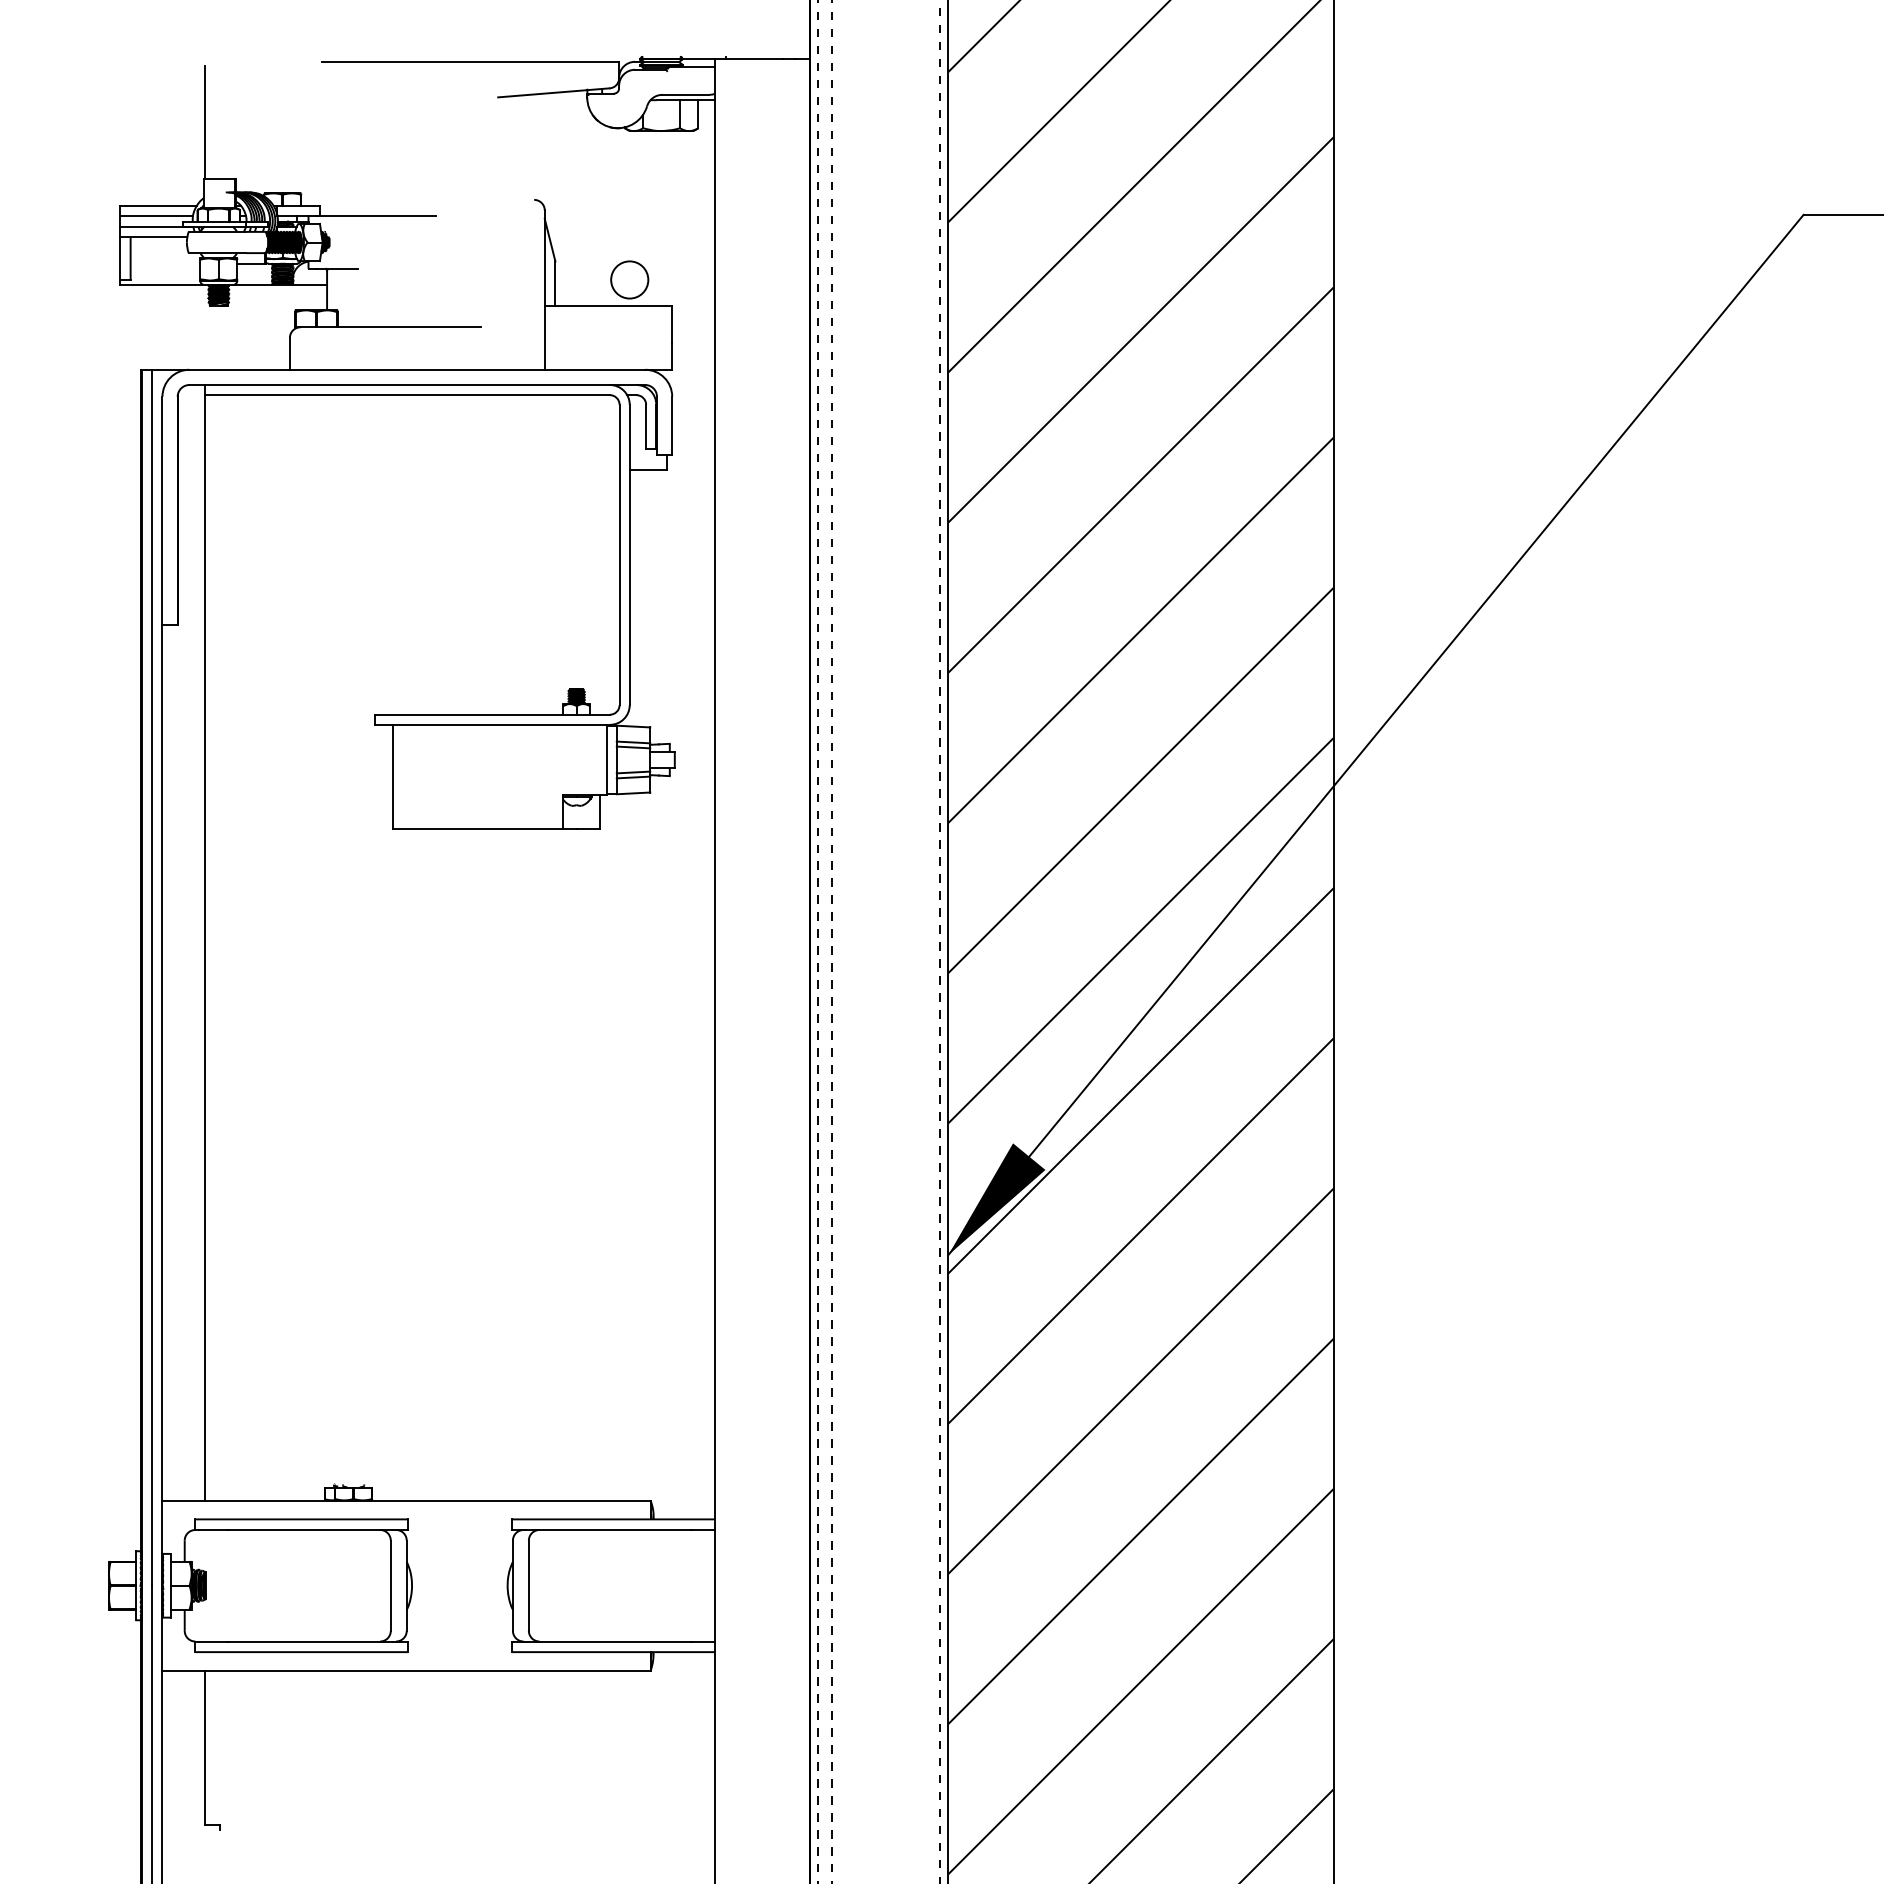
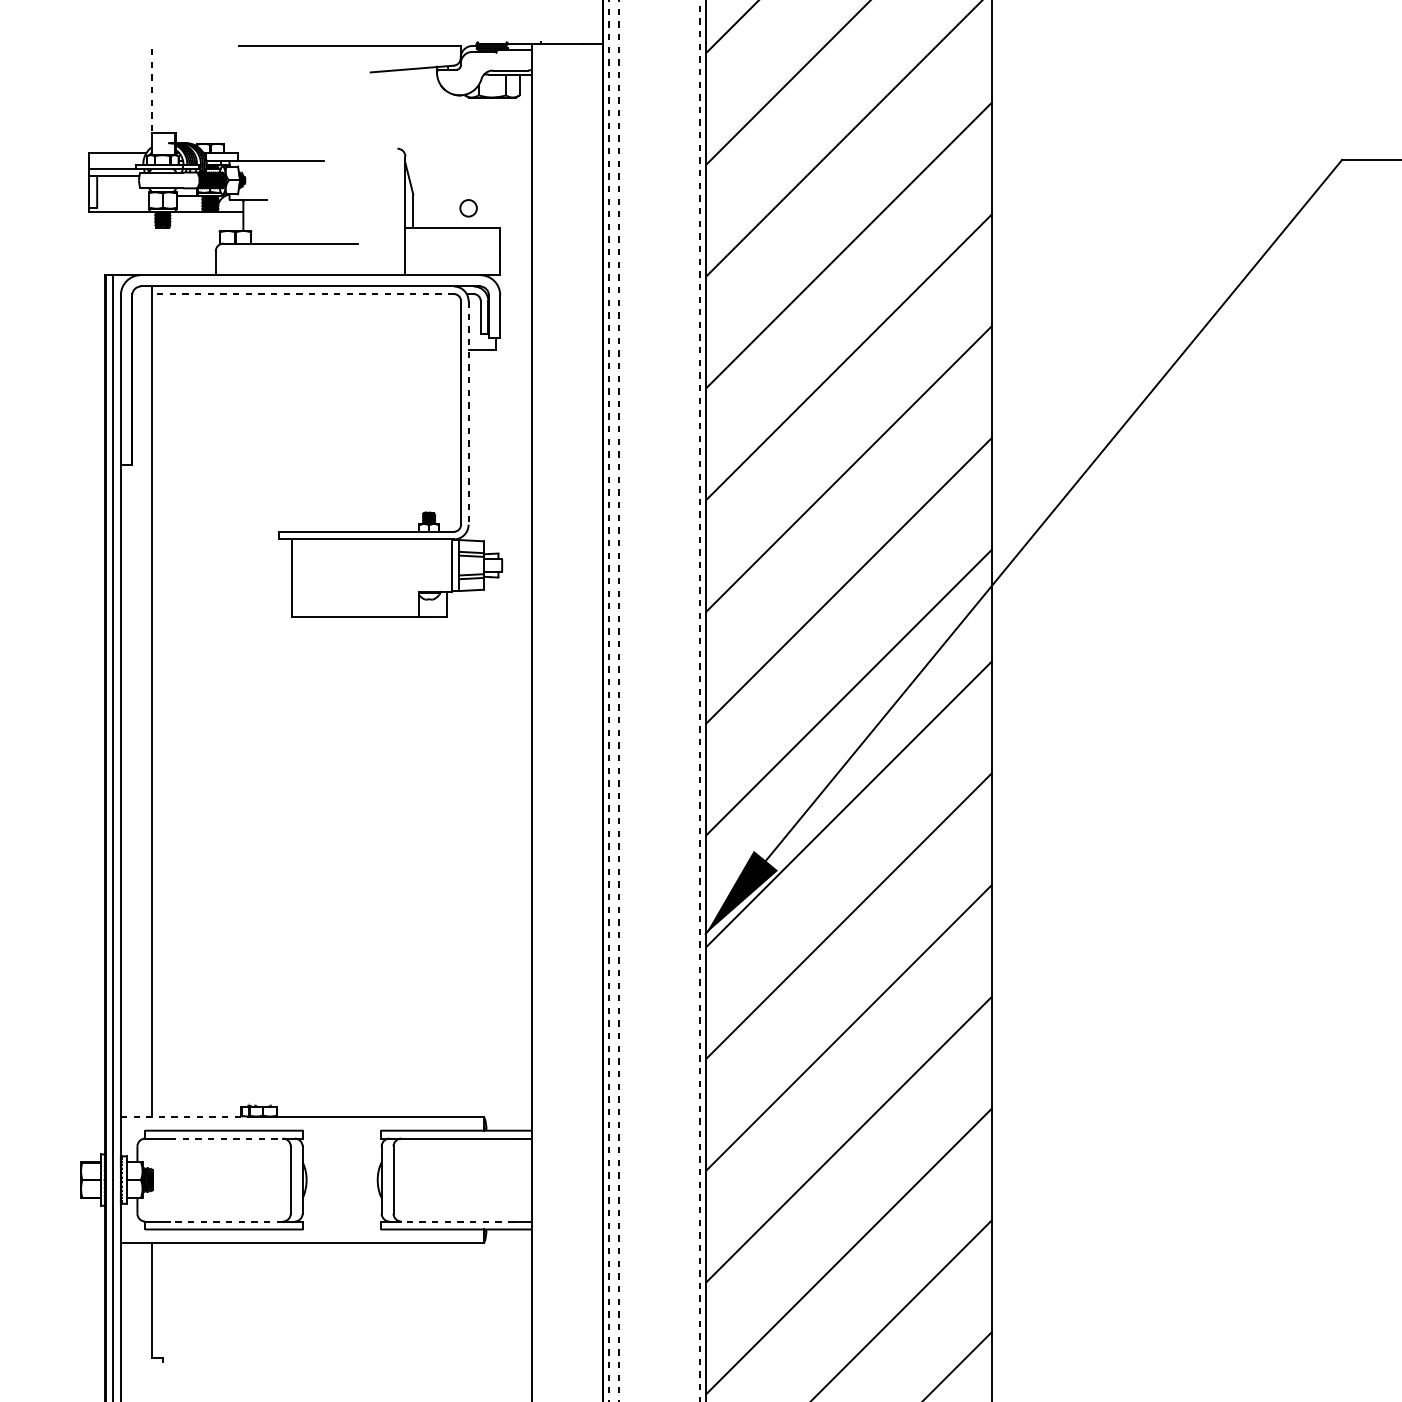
line: (204, 122) -> (152, 91), solid -> dashed
line: (156, 216) -> (116, 161), removed
circle: (629, 279) -> (468, 207), size x0.6
line: (407, 395) -> (303, 294), solid -> dashed
line: (629, 555) -> (468, 413), solid -> dashed
line: (249, 1500) -> (185, 1116), solid -> dashed
line: (304, 1530) -> (226, 1138), solid -> dashed
line: (304, 1641) -> (226, 1221), solid -> dashed
line: (615, 1641) -> (458, 1221), solid -> dashed

